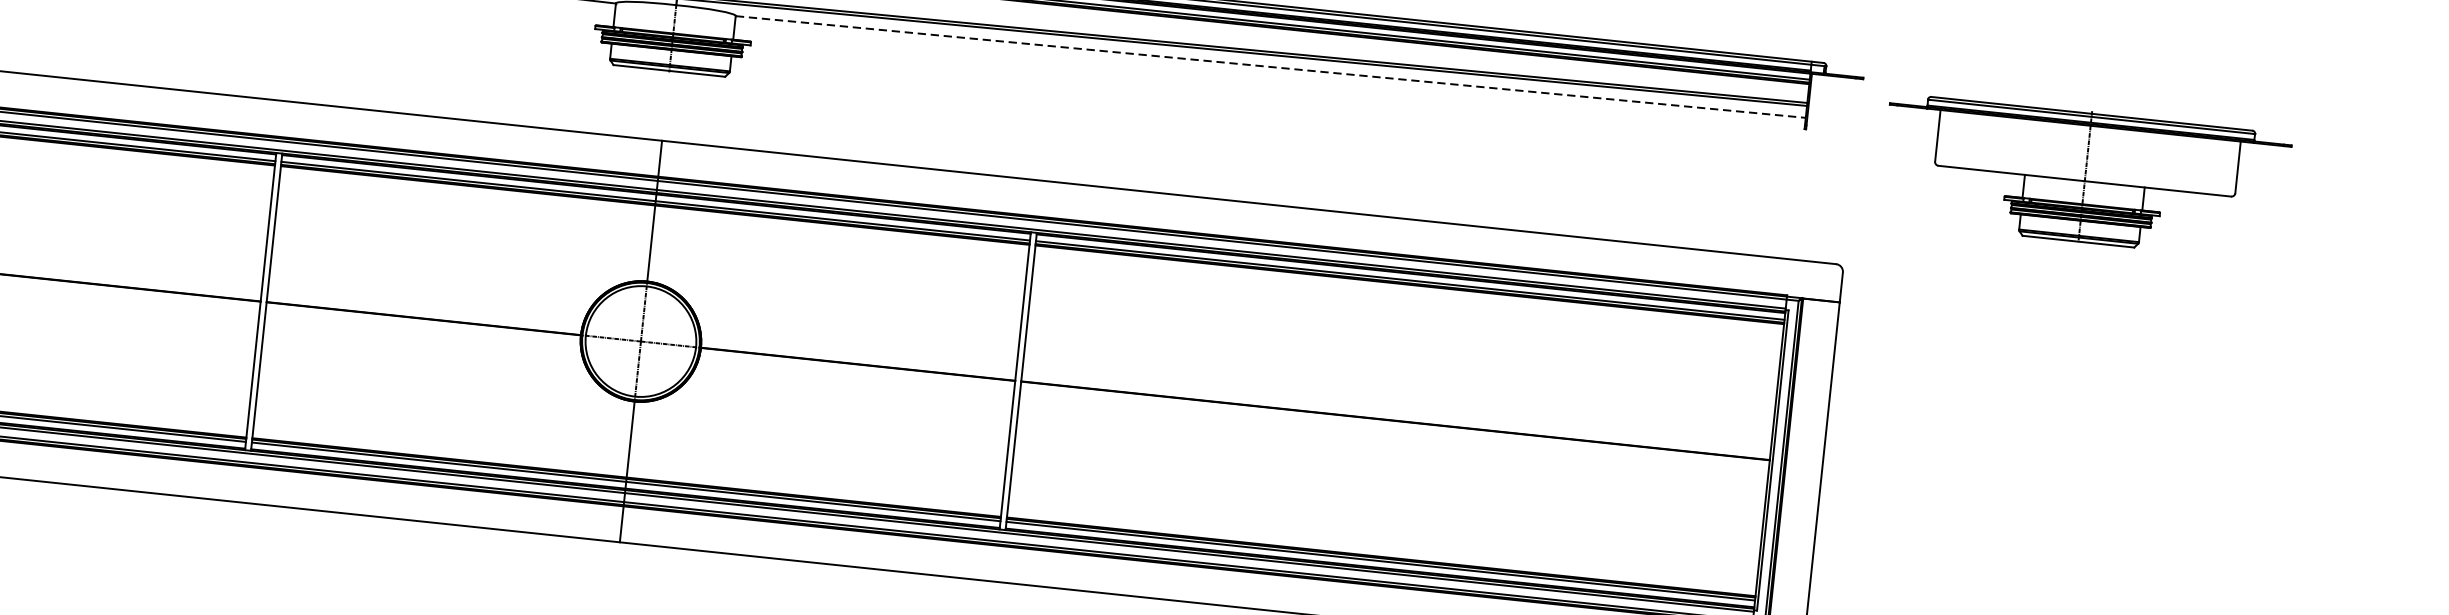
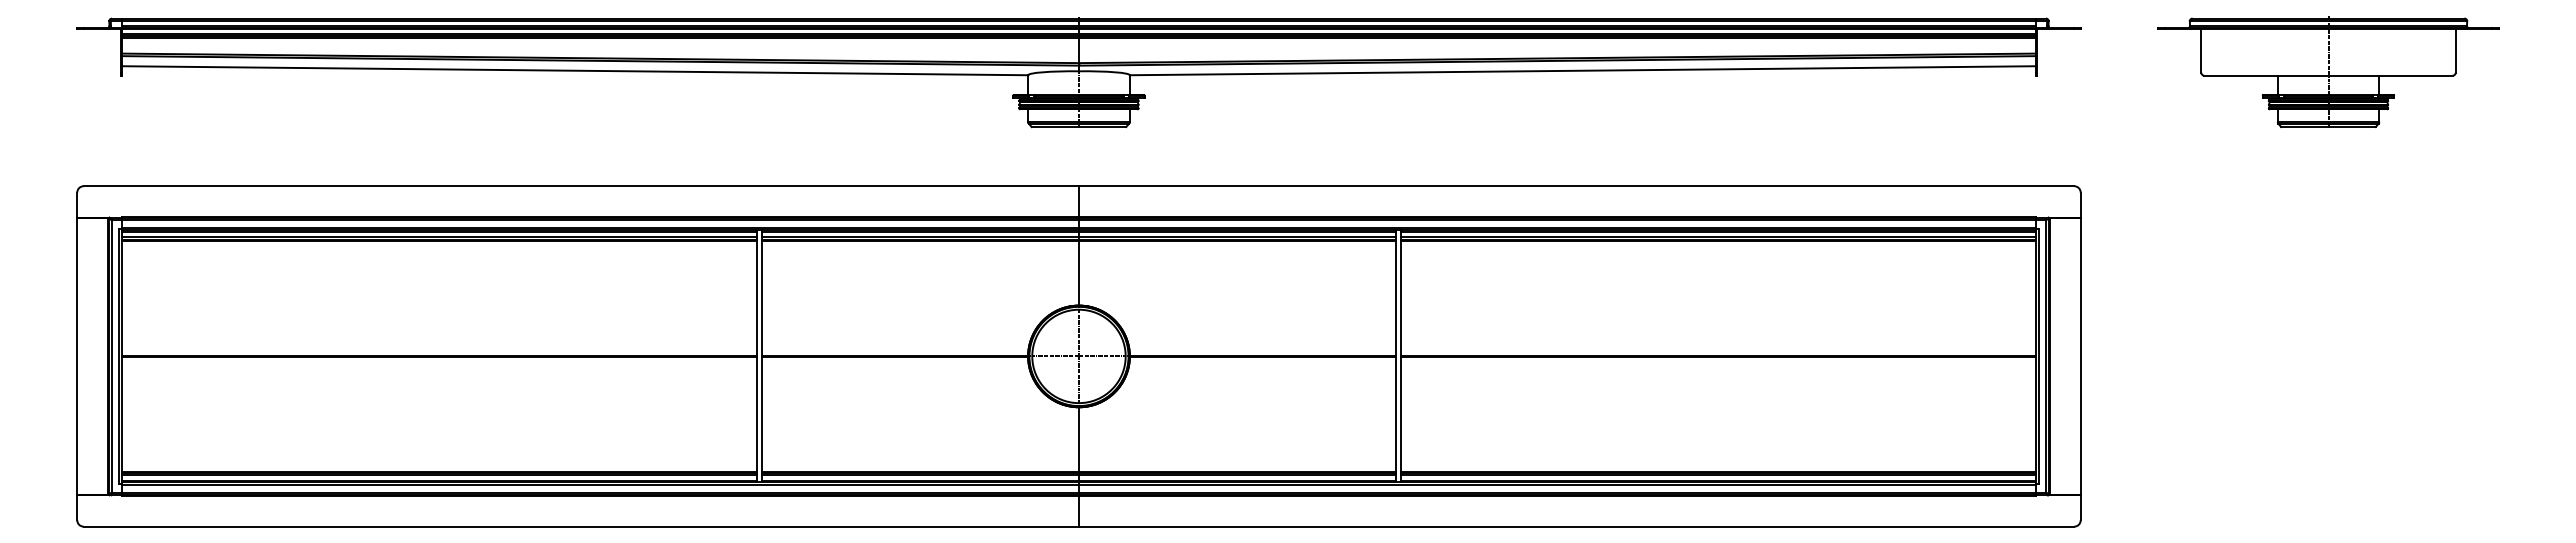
line: (1271, 66) -> (1583, 70), dashed -> solid
part: (2085, 176) -> (2328, 71), moved

